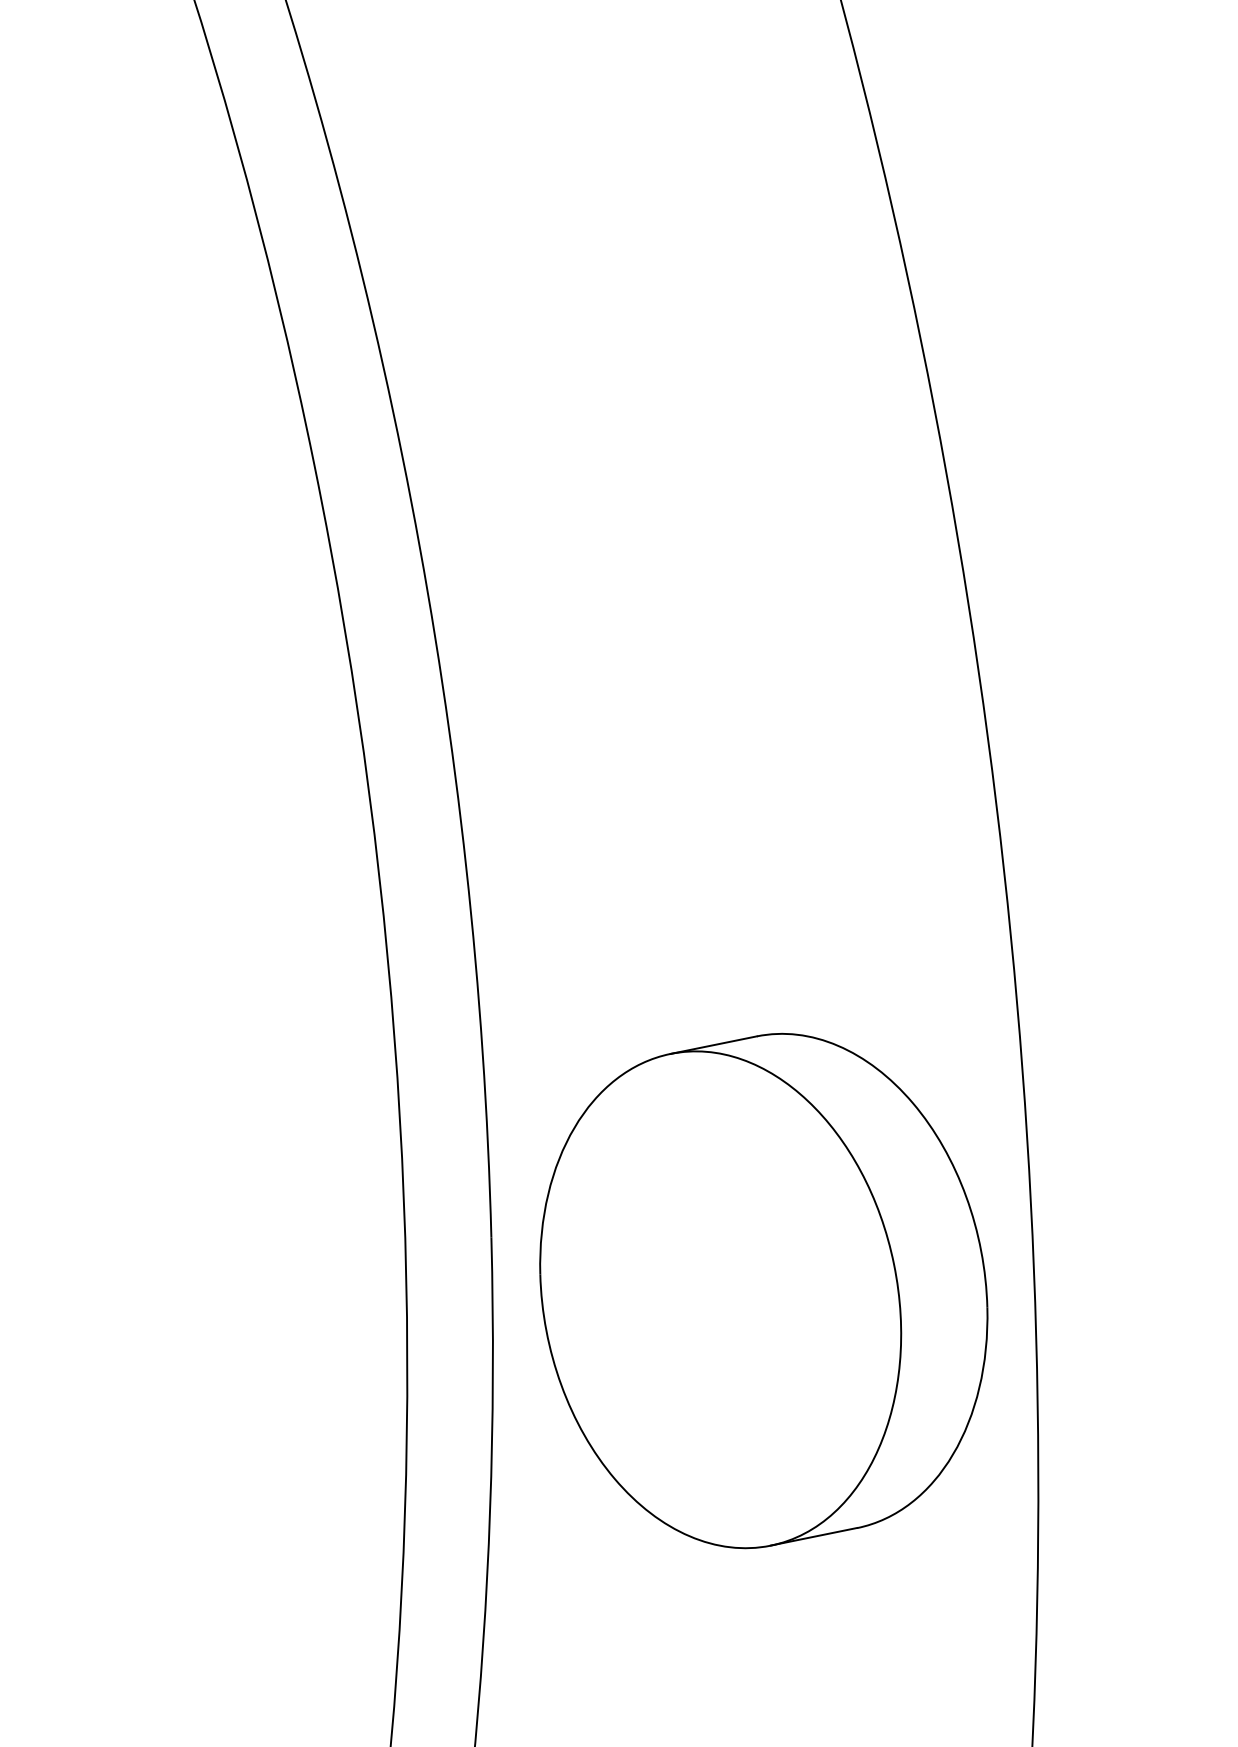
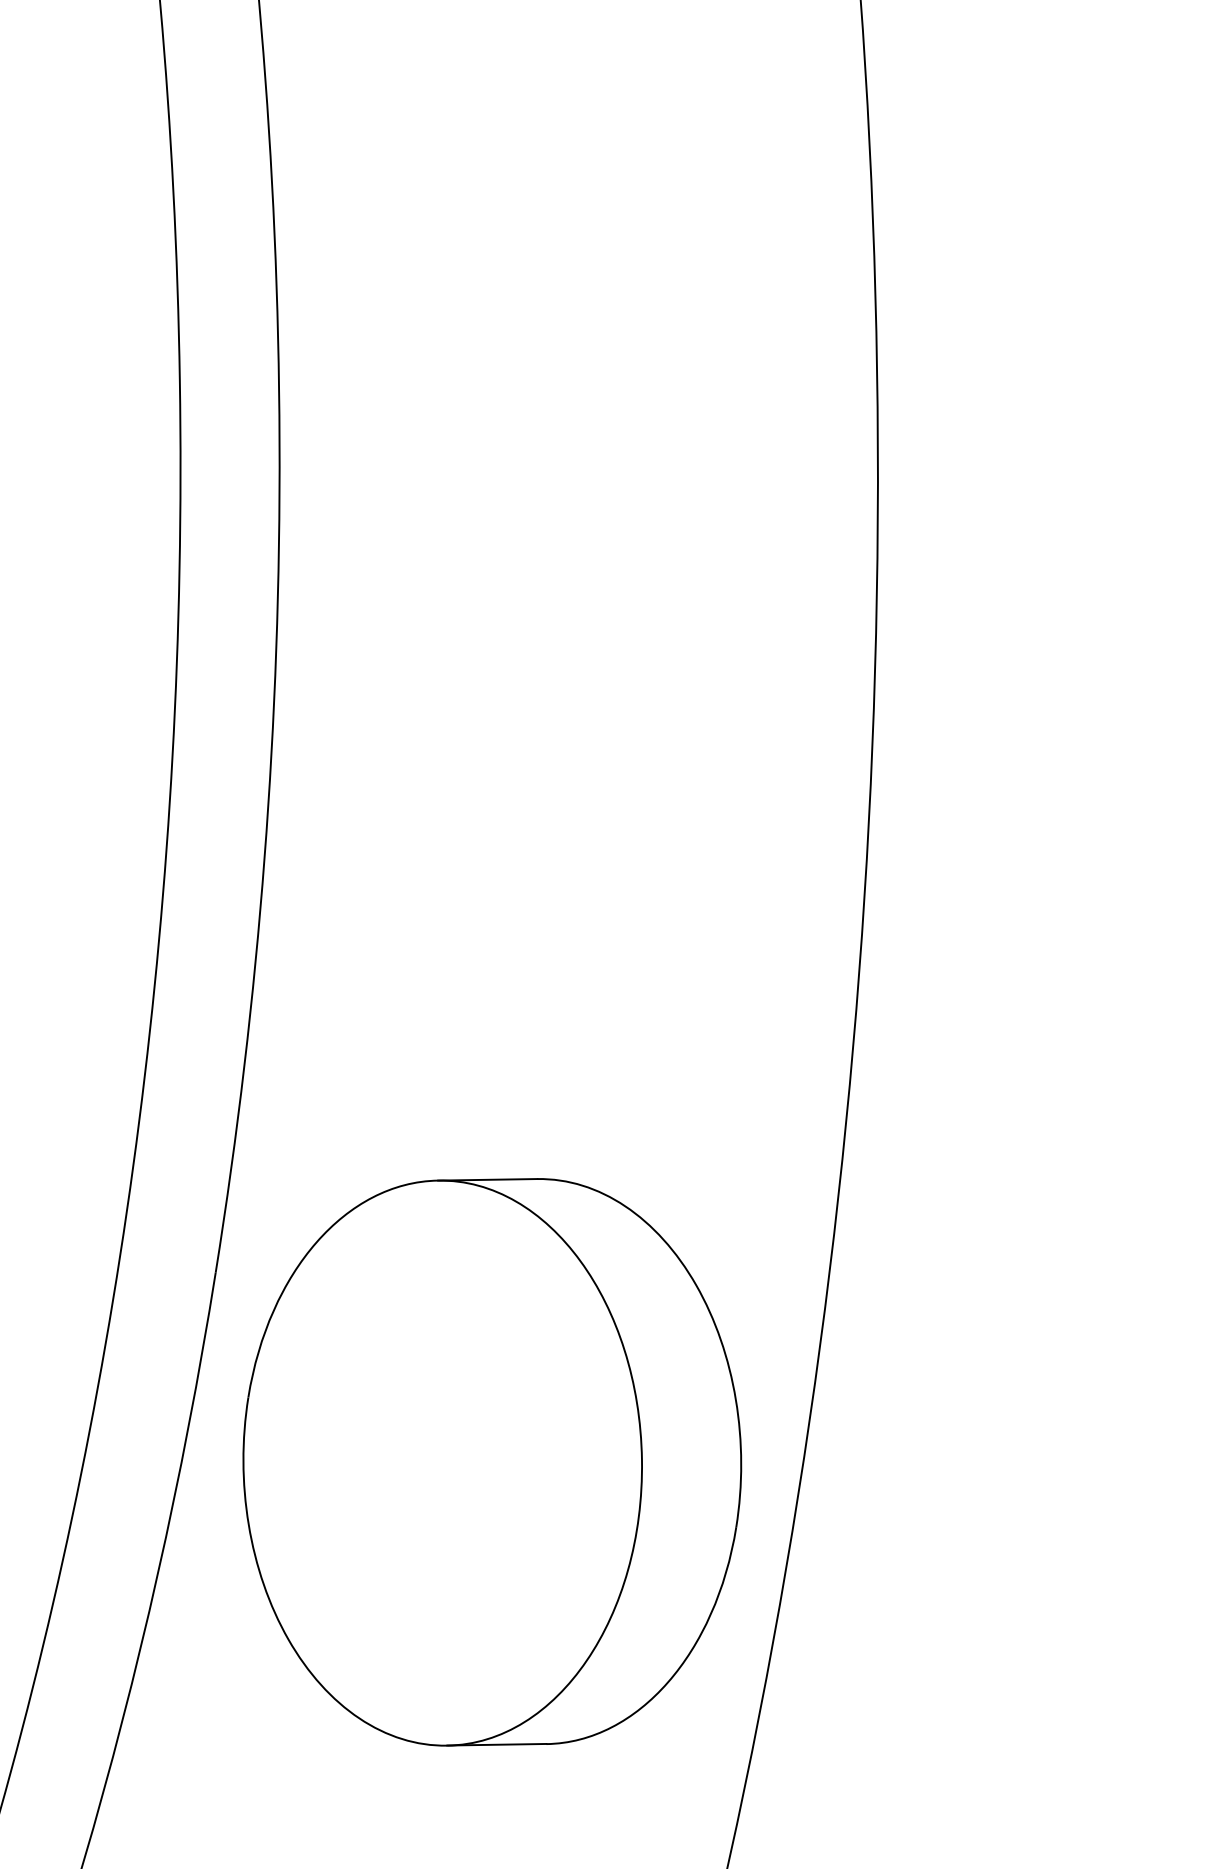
part: (763, 1290) -> (492, 1461), moved

